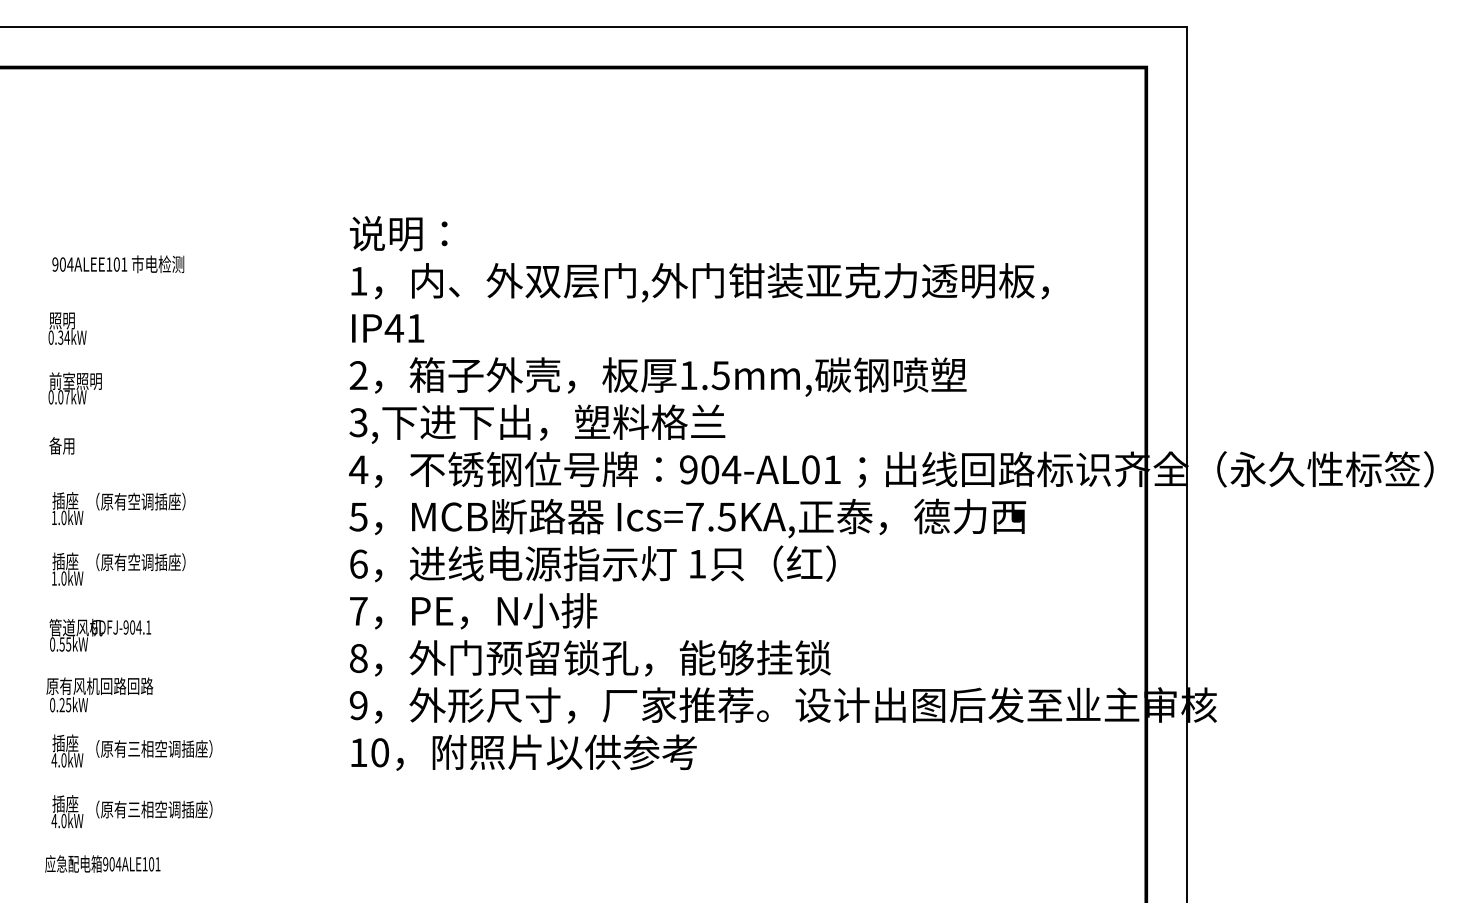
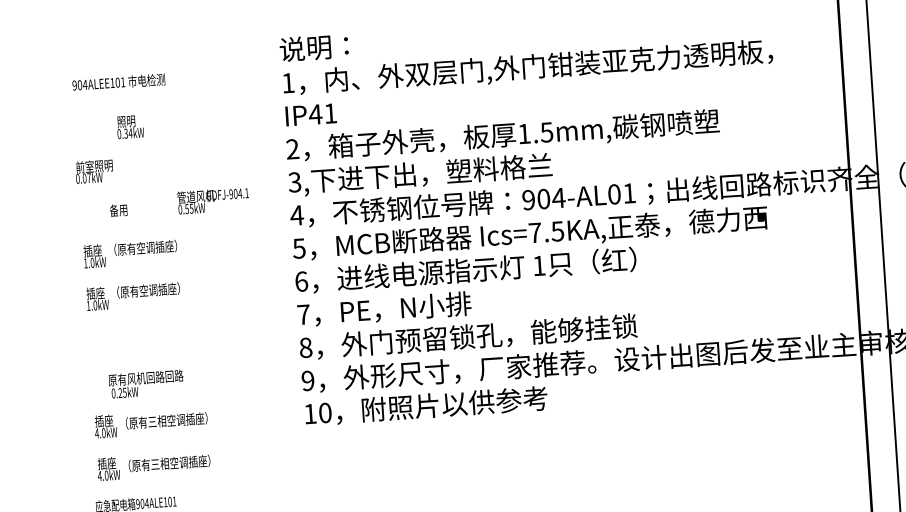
text: (67, 328) -> (130, 126), moved
text: (61, 445) -> (118, 210), moved
text: (100, 635) -> (213, 201), moved
text: (99, 694) -> (146, 383), moved

